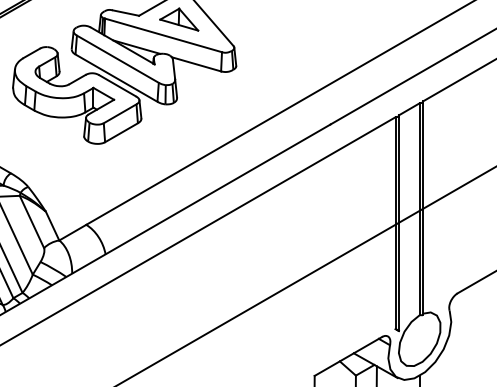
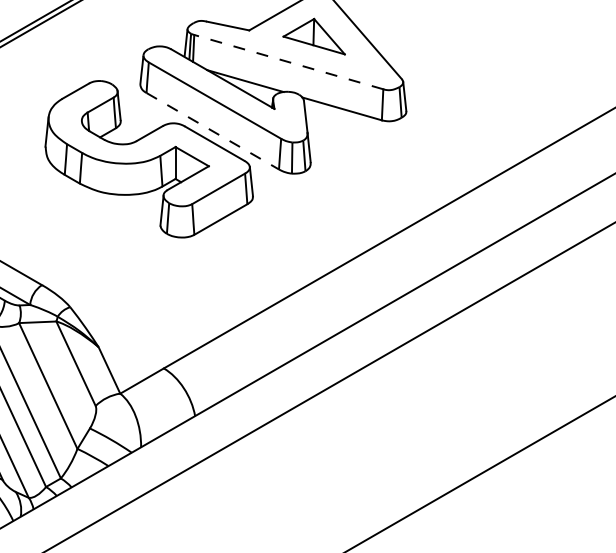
line: (163, 35) -> (288, 62), solid -> dashed
line: (116, 78) -> (212, 131), solid -> dashed

